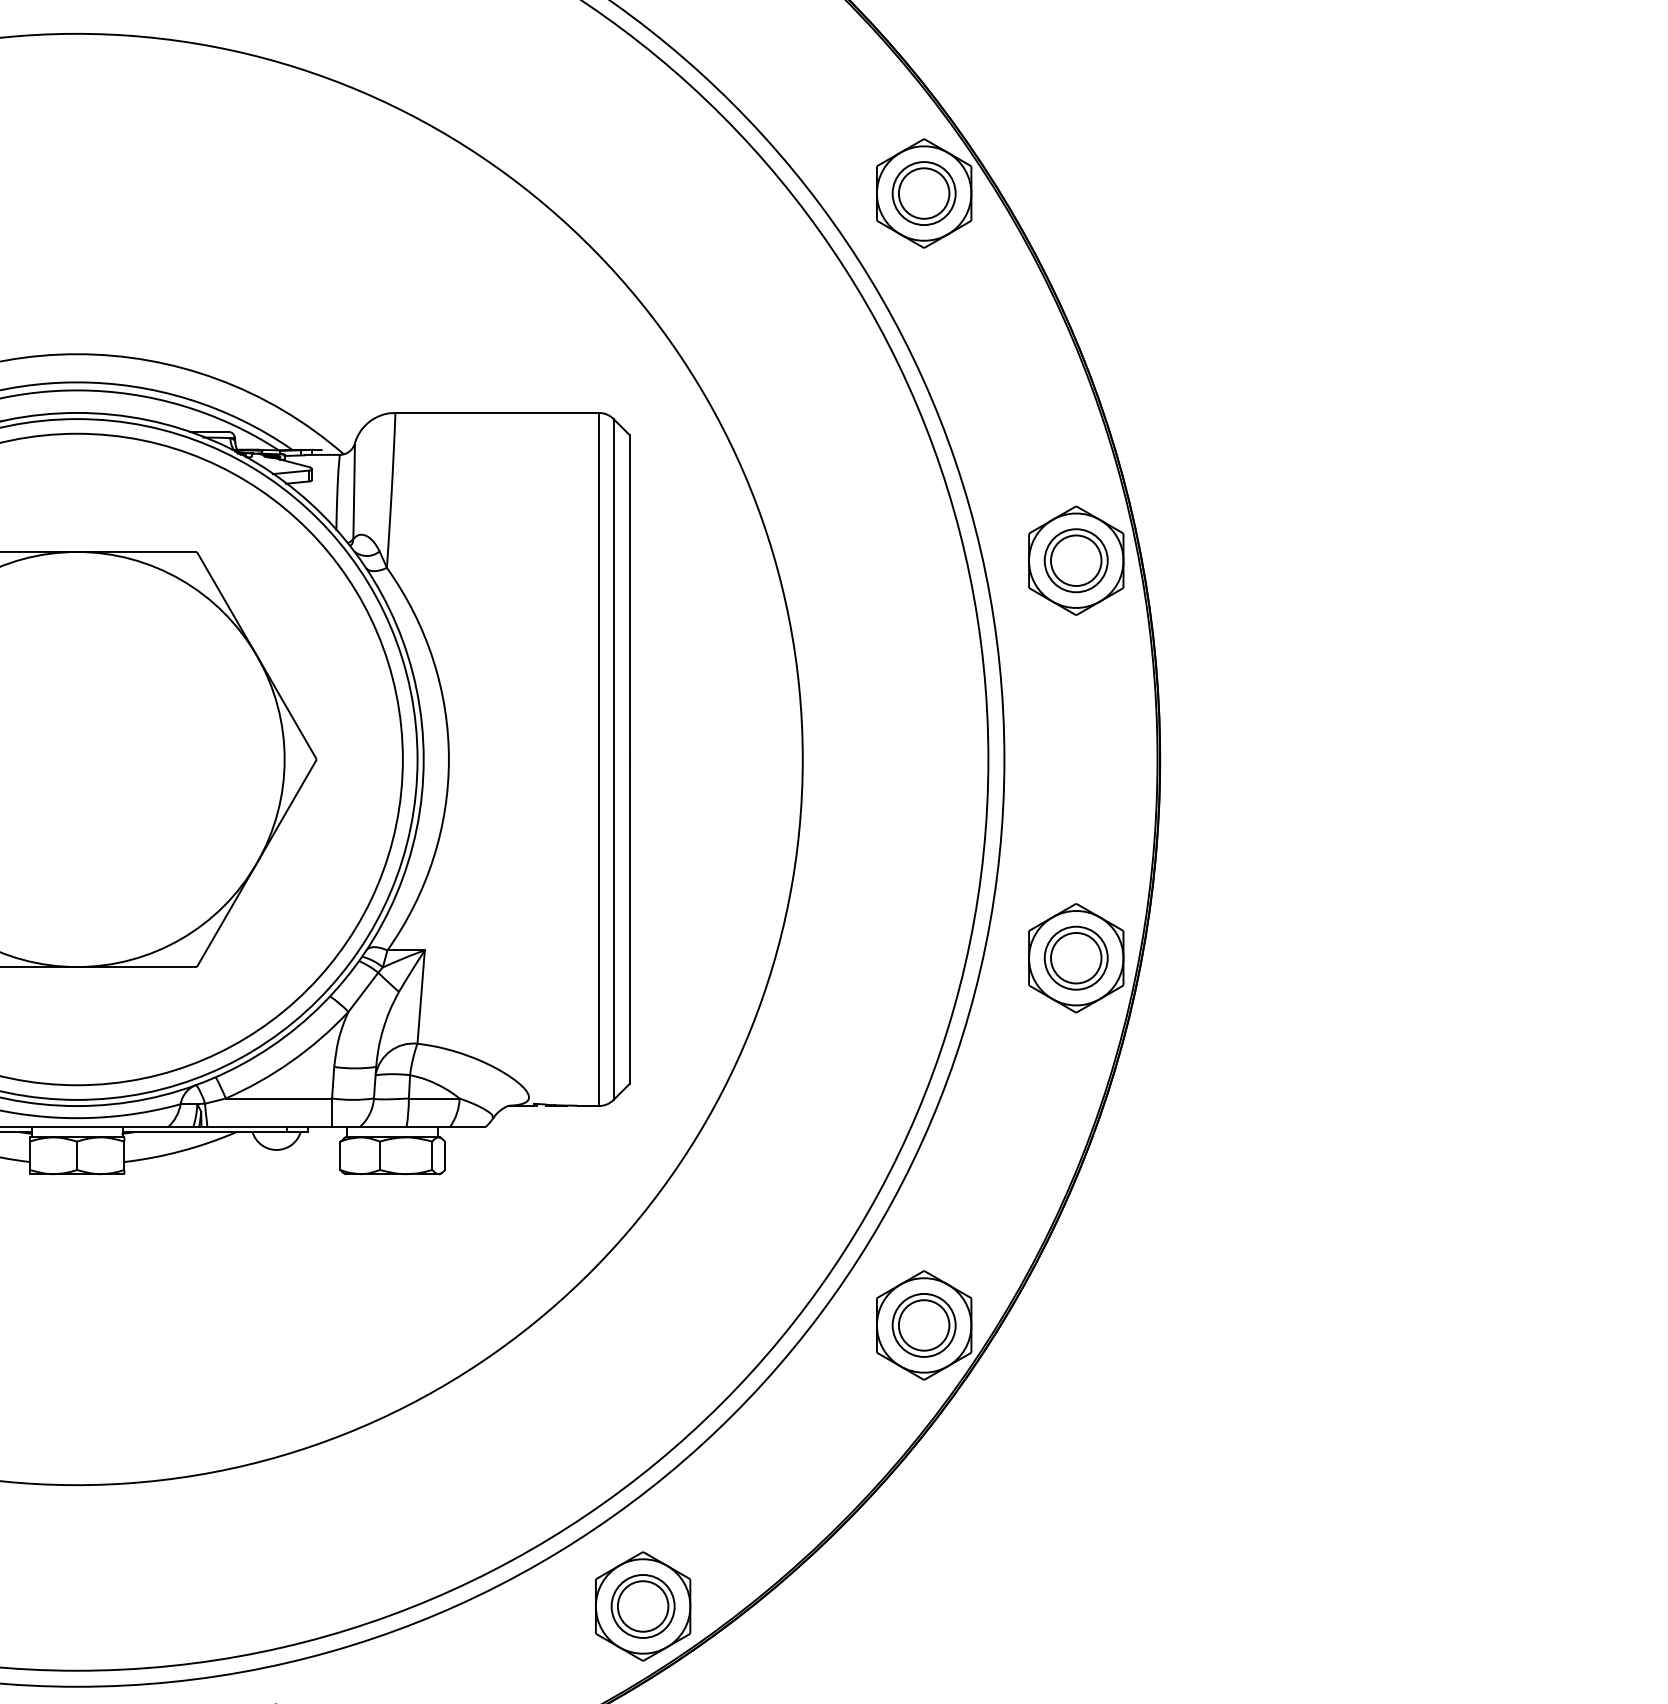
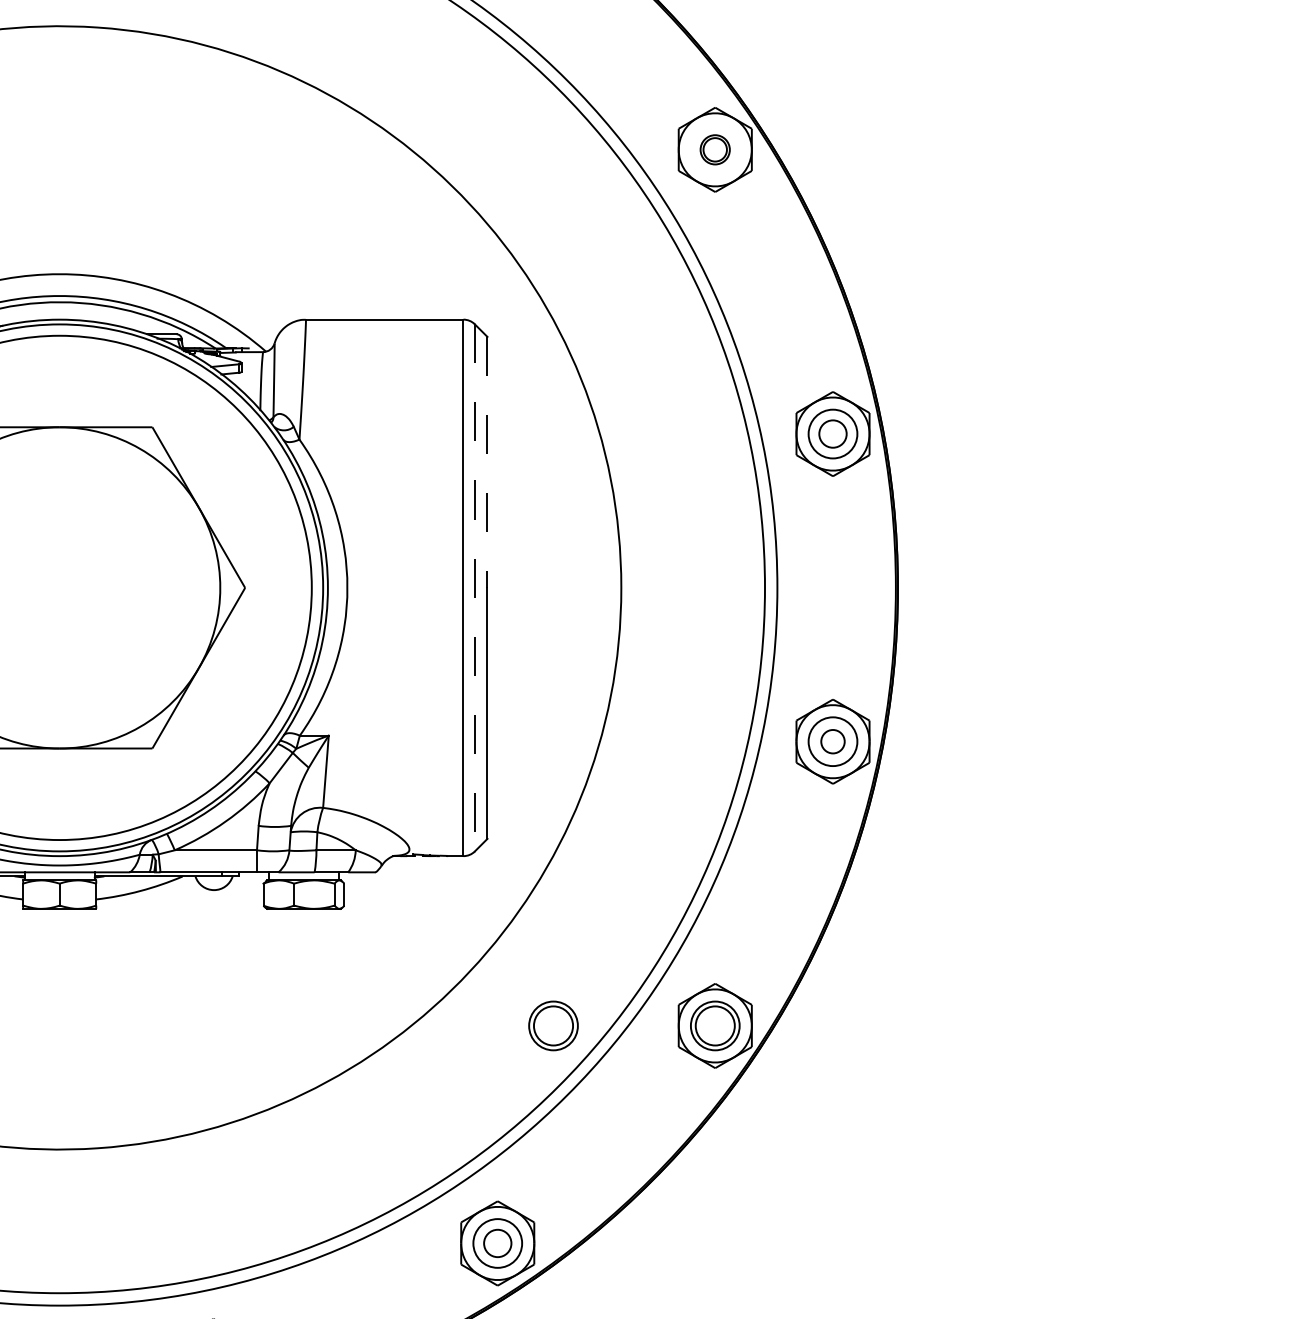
part: (923, 193) -> (714, 149), size x0.6
circle: (1076, 560) -> (833, 433), size x0.7
line: (629, 597) -> (487, 462), solid -> dashed
line: (613, 760) -> (474, 588), solid -> dashed
circle: (1076, 957) -> (833, 741), size x0.6
part: (714, 1325) -> (553, 1025), added
circle: (642, 1606) -> (497, 1243), size x0.7

